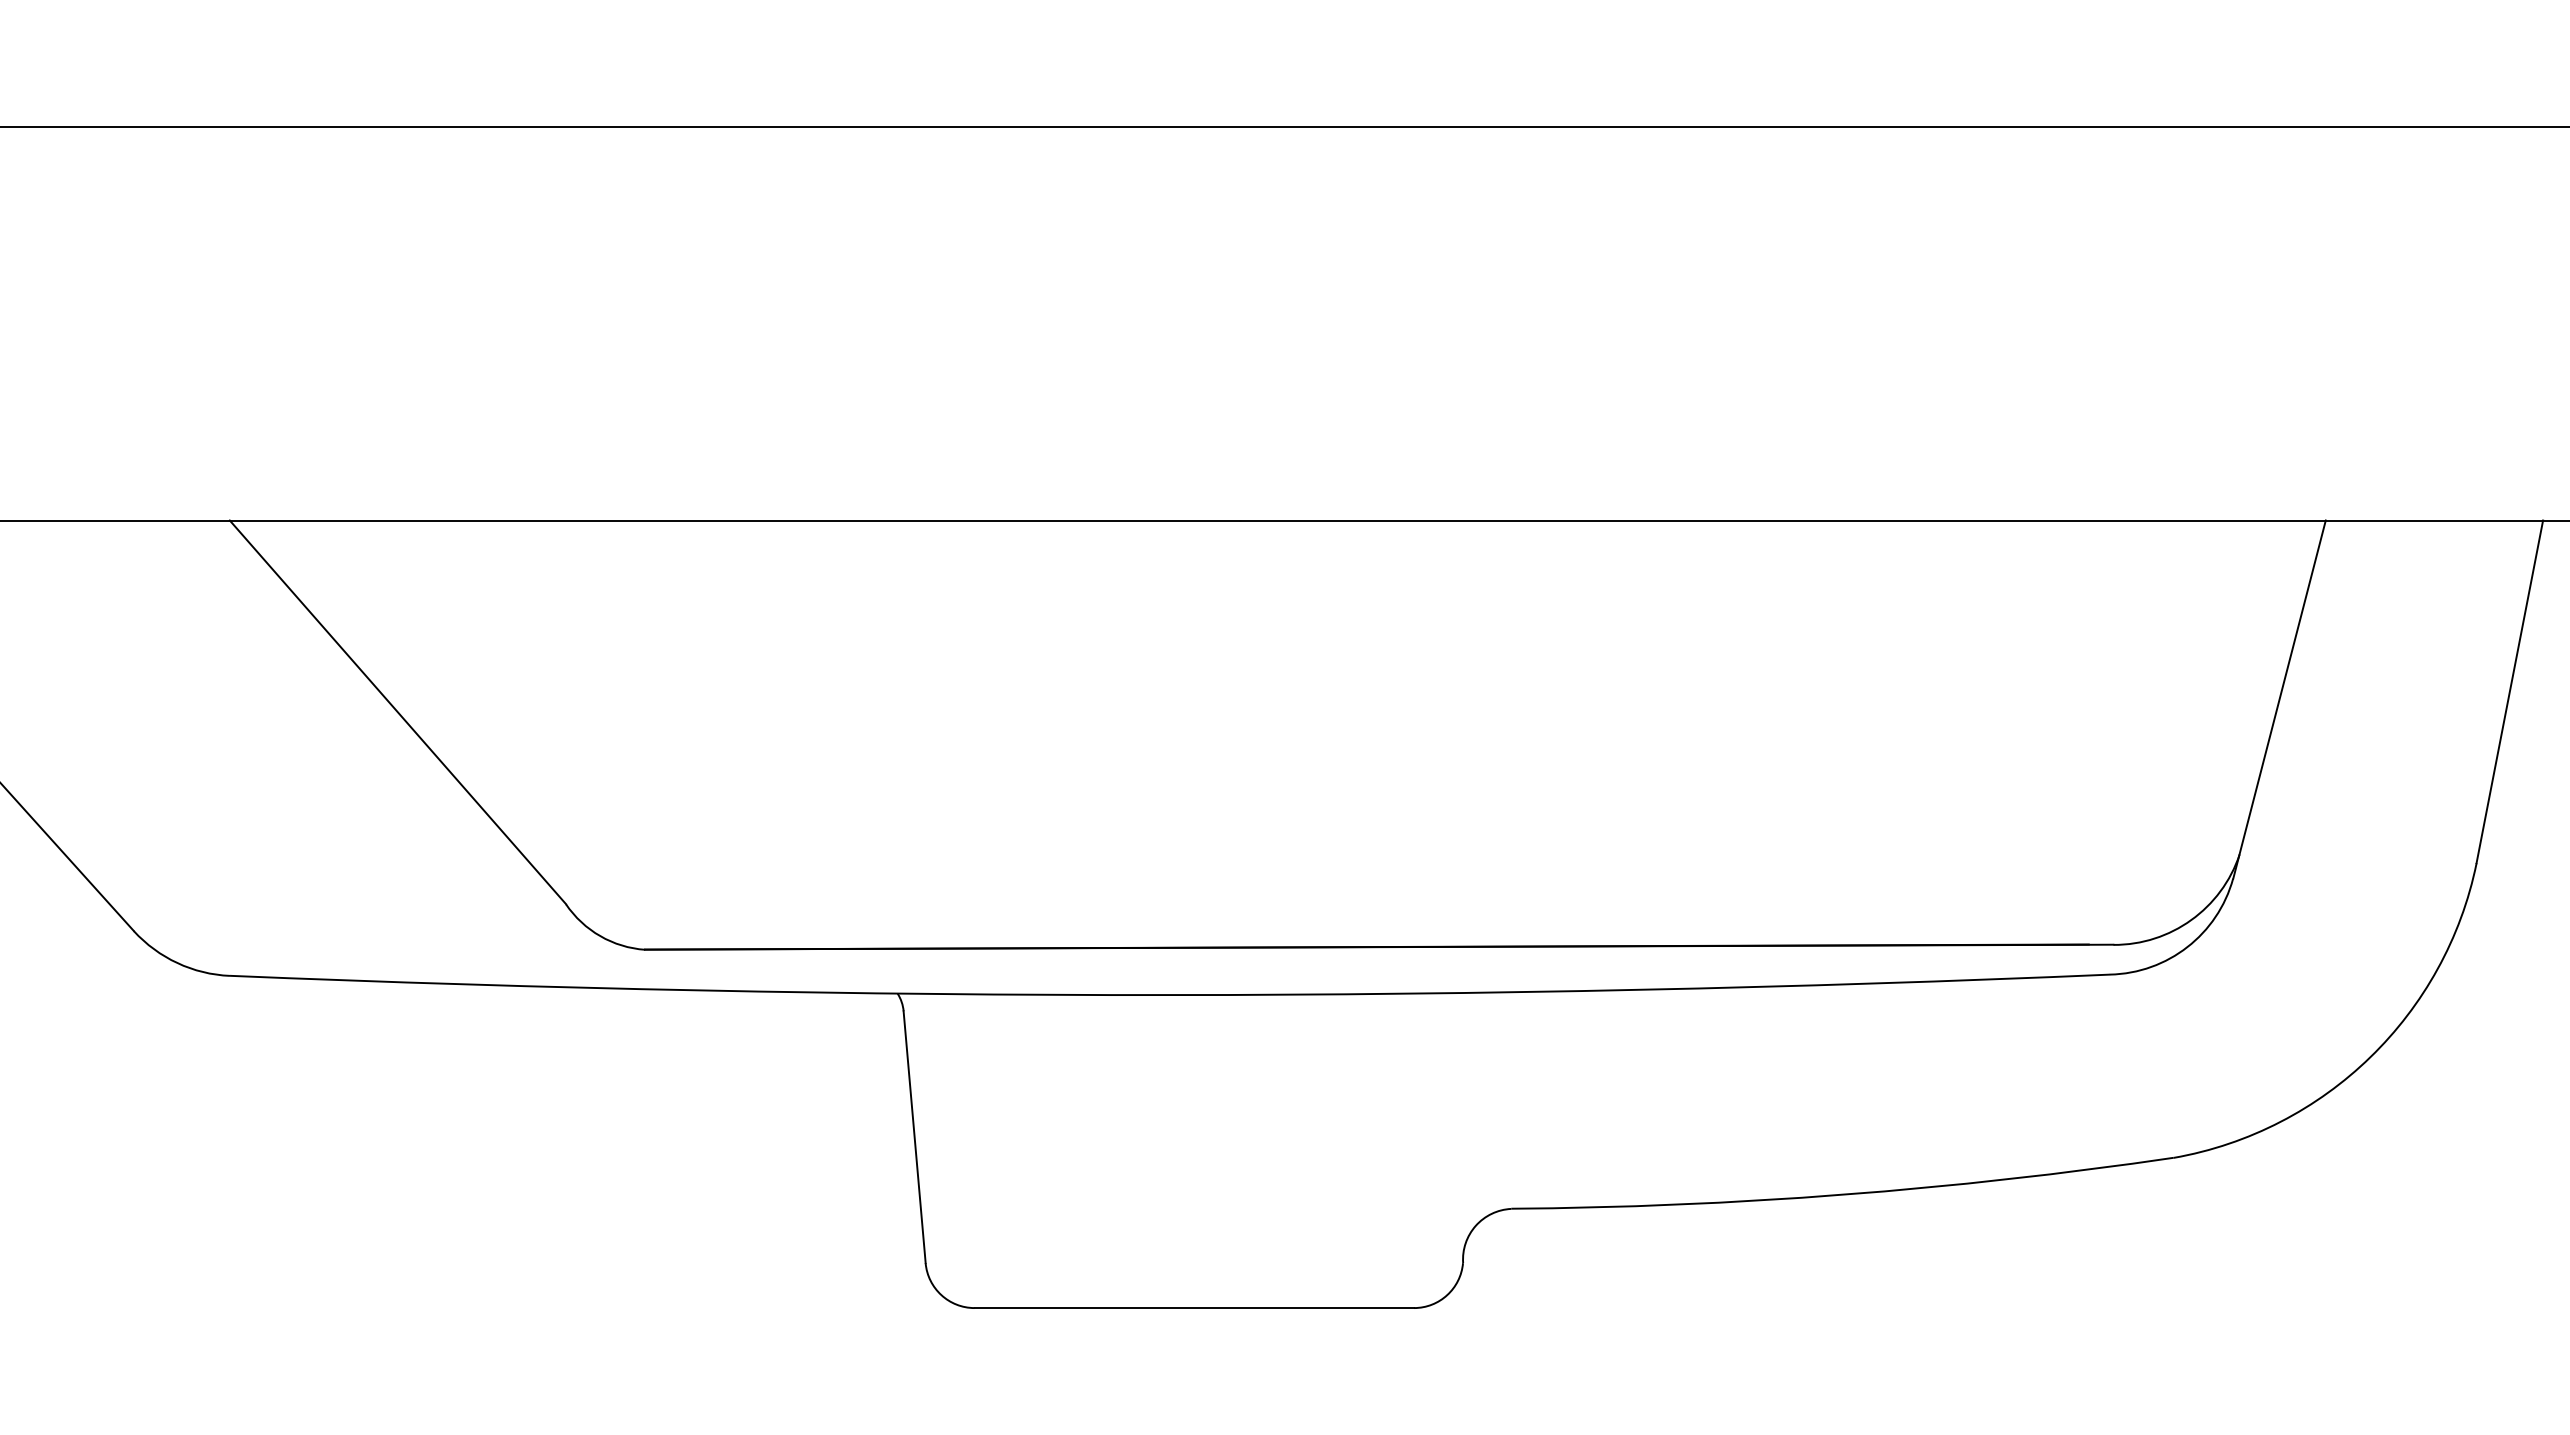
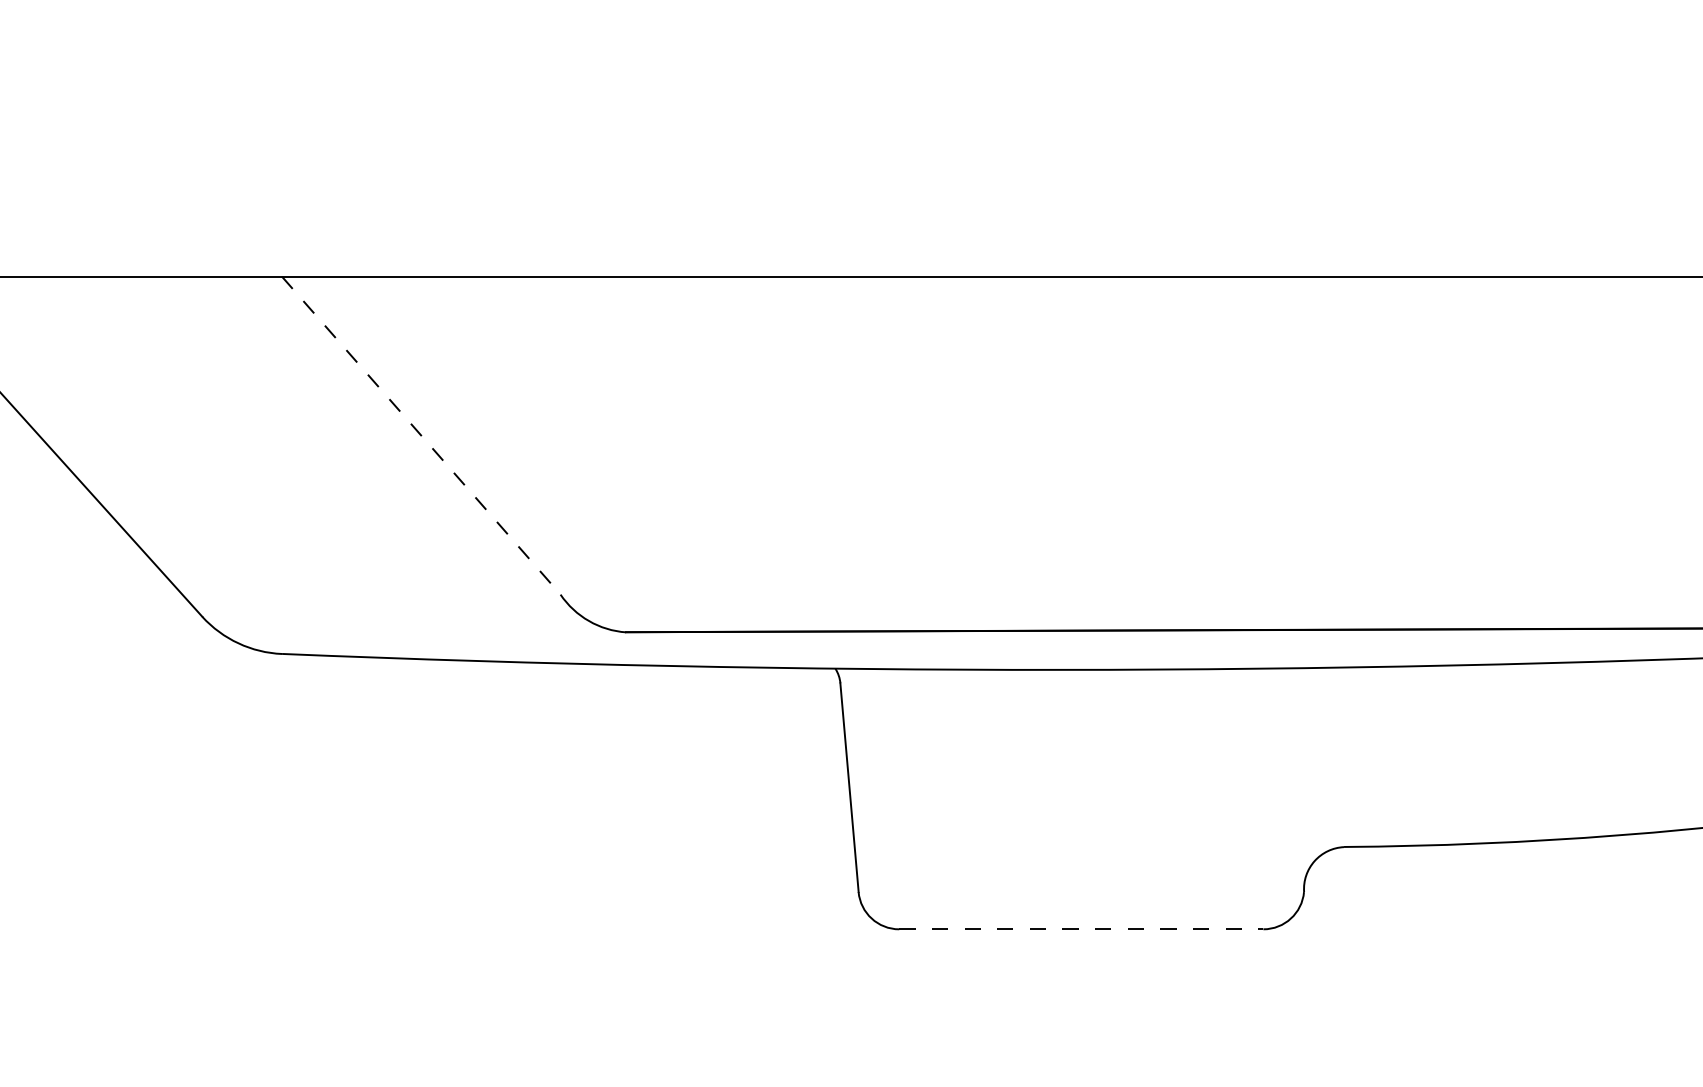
line: (398, 712) -> (421, 435), solid -> dashed
line: (1194, 1308) -> (1081, 929), solid -> dashed

